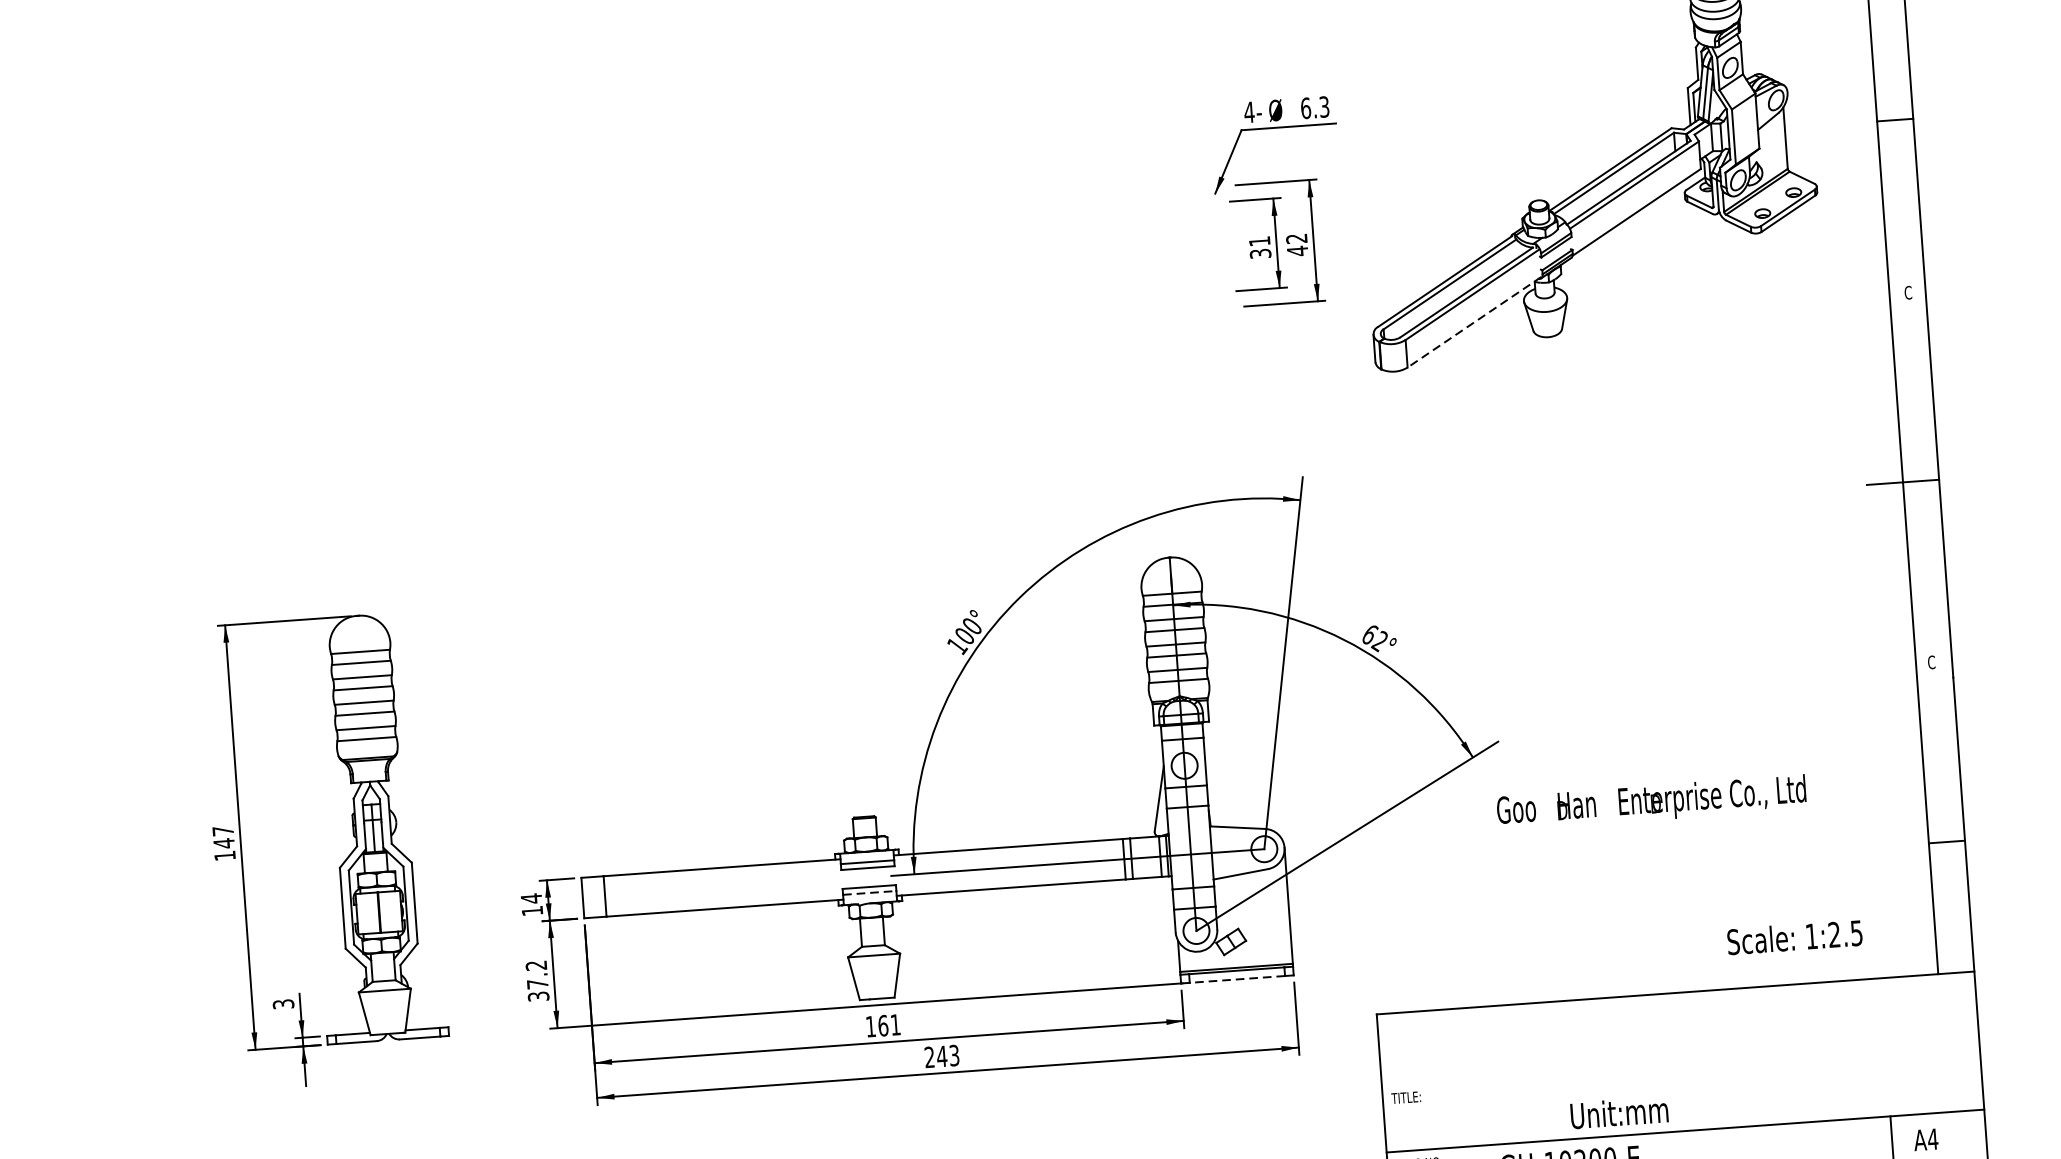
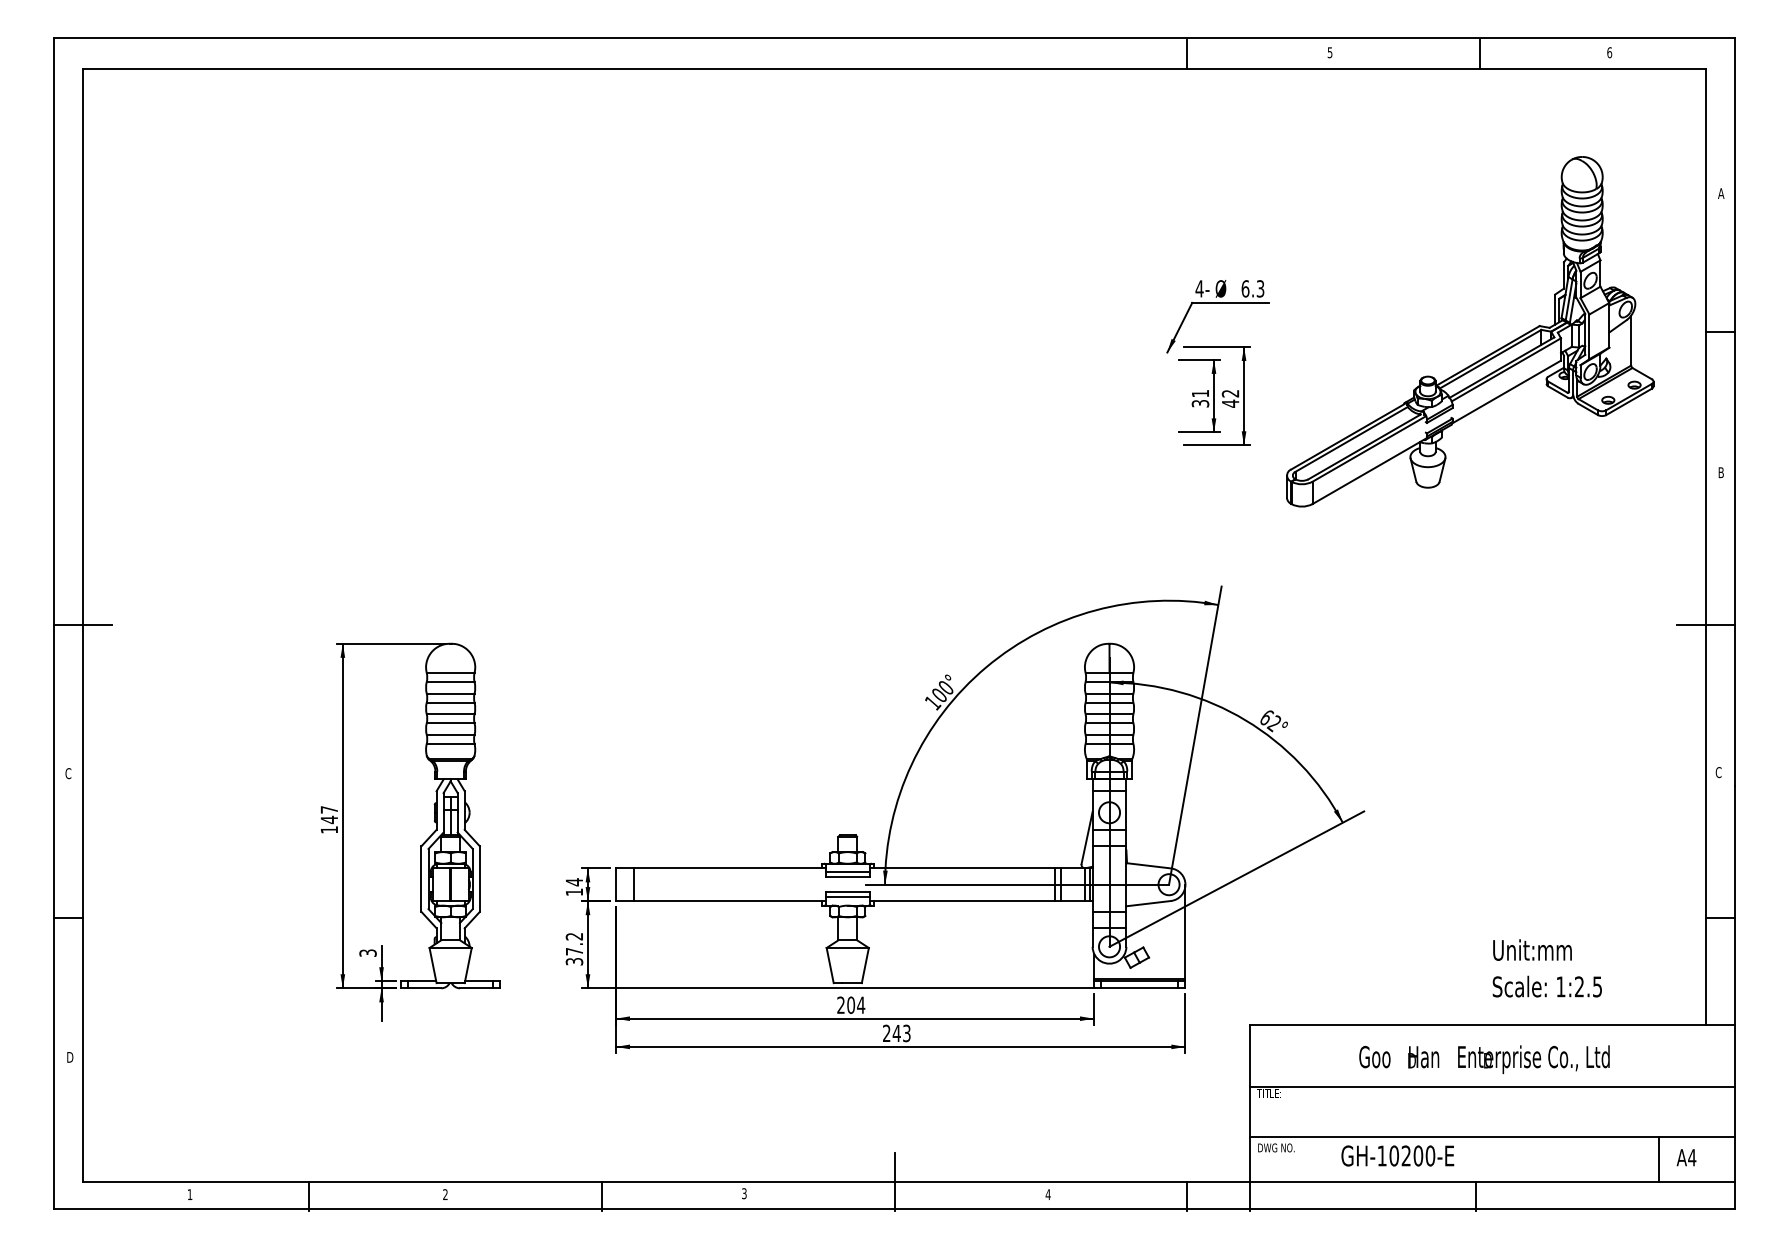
text: (1908, 292) -> (1721, 472), C -> B
line: (1473, 322) -> (1368, 471), dashed -> solid
text: (1651, 802) -> (1484, 1059), moved
line: (869, 893) -> (847, 897), dashed -> solid
text: (1793, 937) -> (1546, 986), moved
line: (1237, 979) -> (1139, 988), dashed -> solid
text: (883, 1024) -> (851, 1004), 161 -> 204
line: (1680, 1069) -> (1492, 1086), added
text: (1619, 1112) -> (1532, 949), moved

